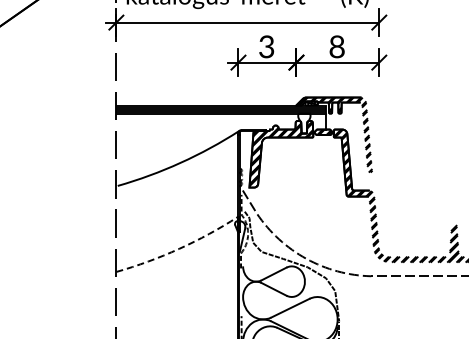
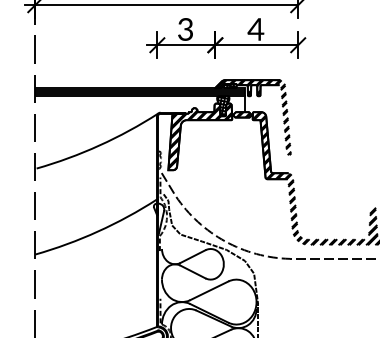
text: (336, 46) -> (255, 29), 8 -> 4
hatch: (304, 123) -> (223, 106), added
line: (179, 248) -> (98, 231), dashed -> solid

